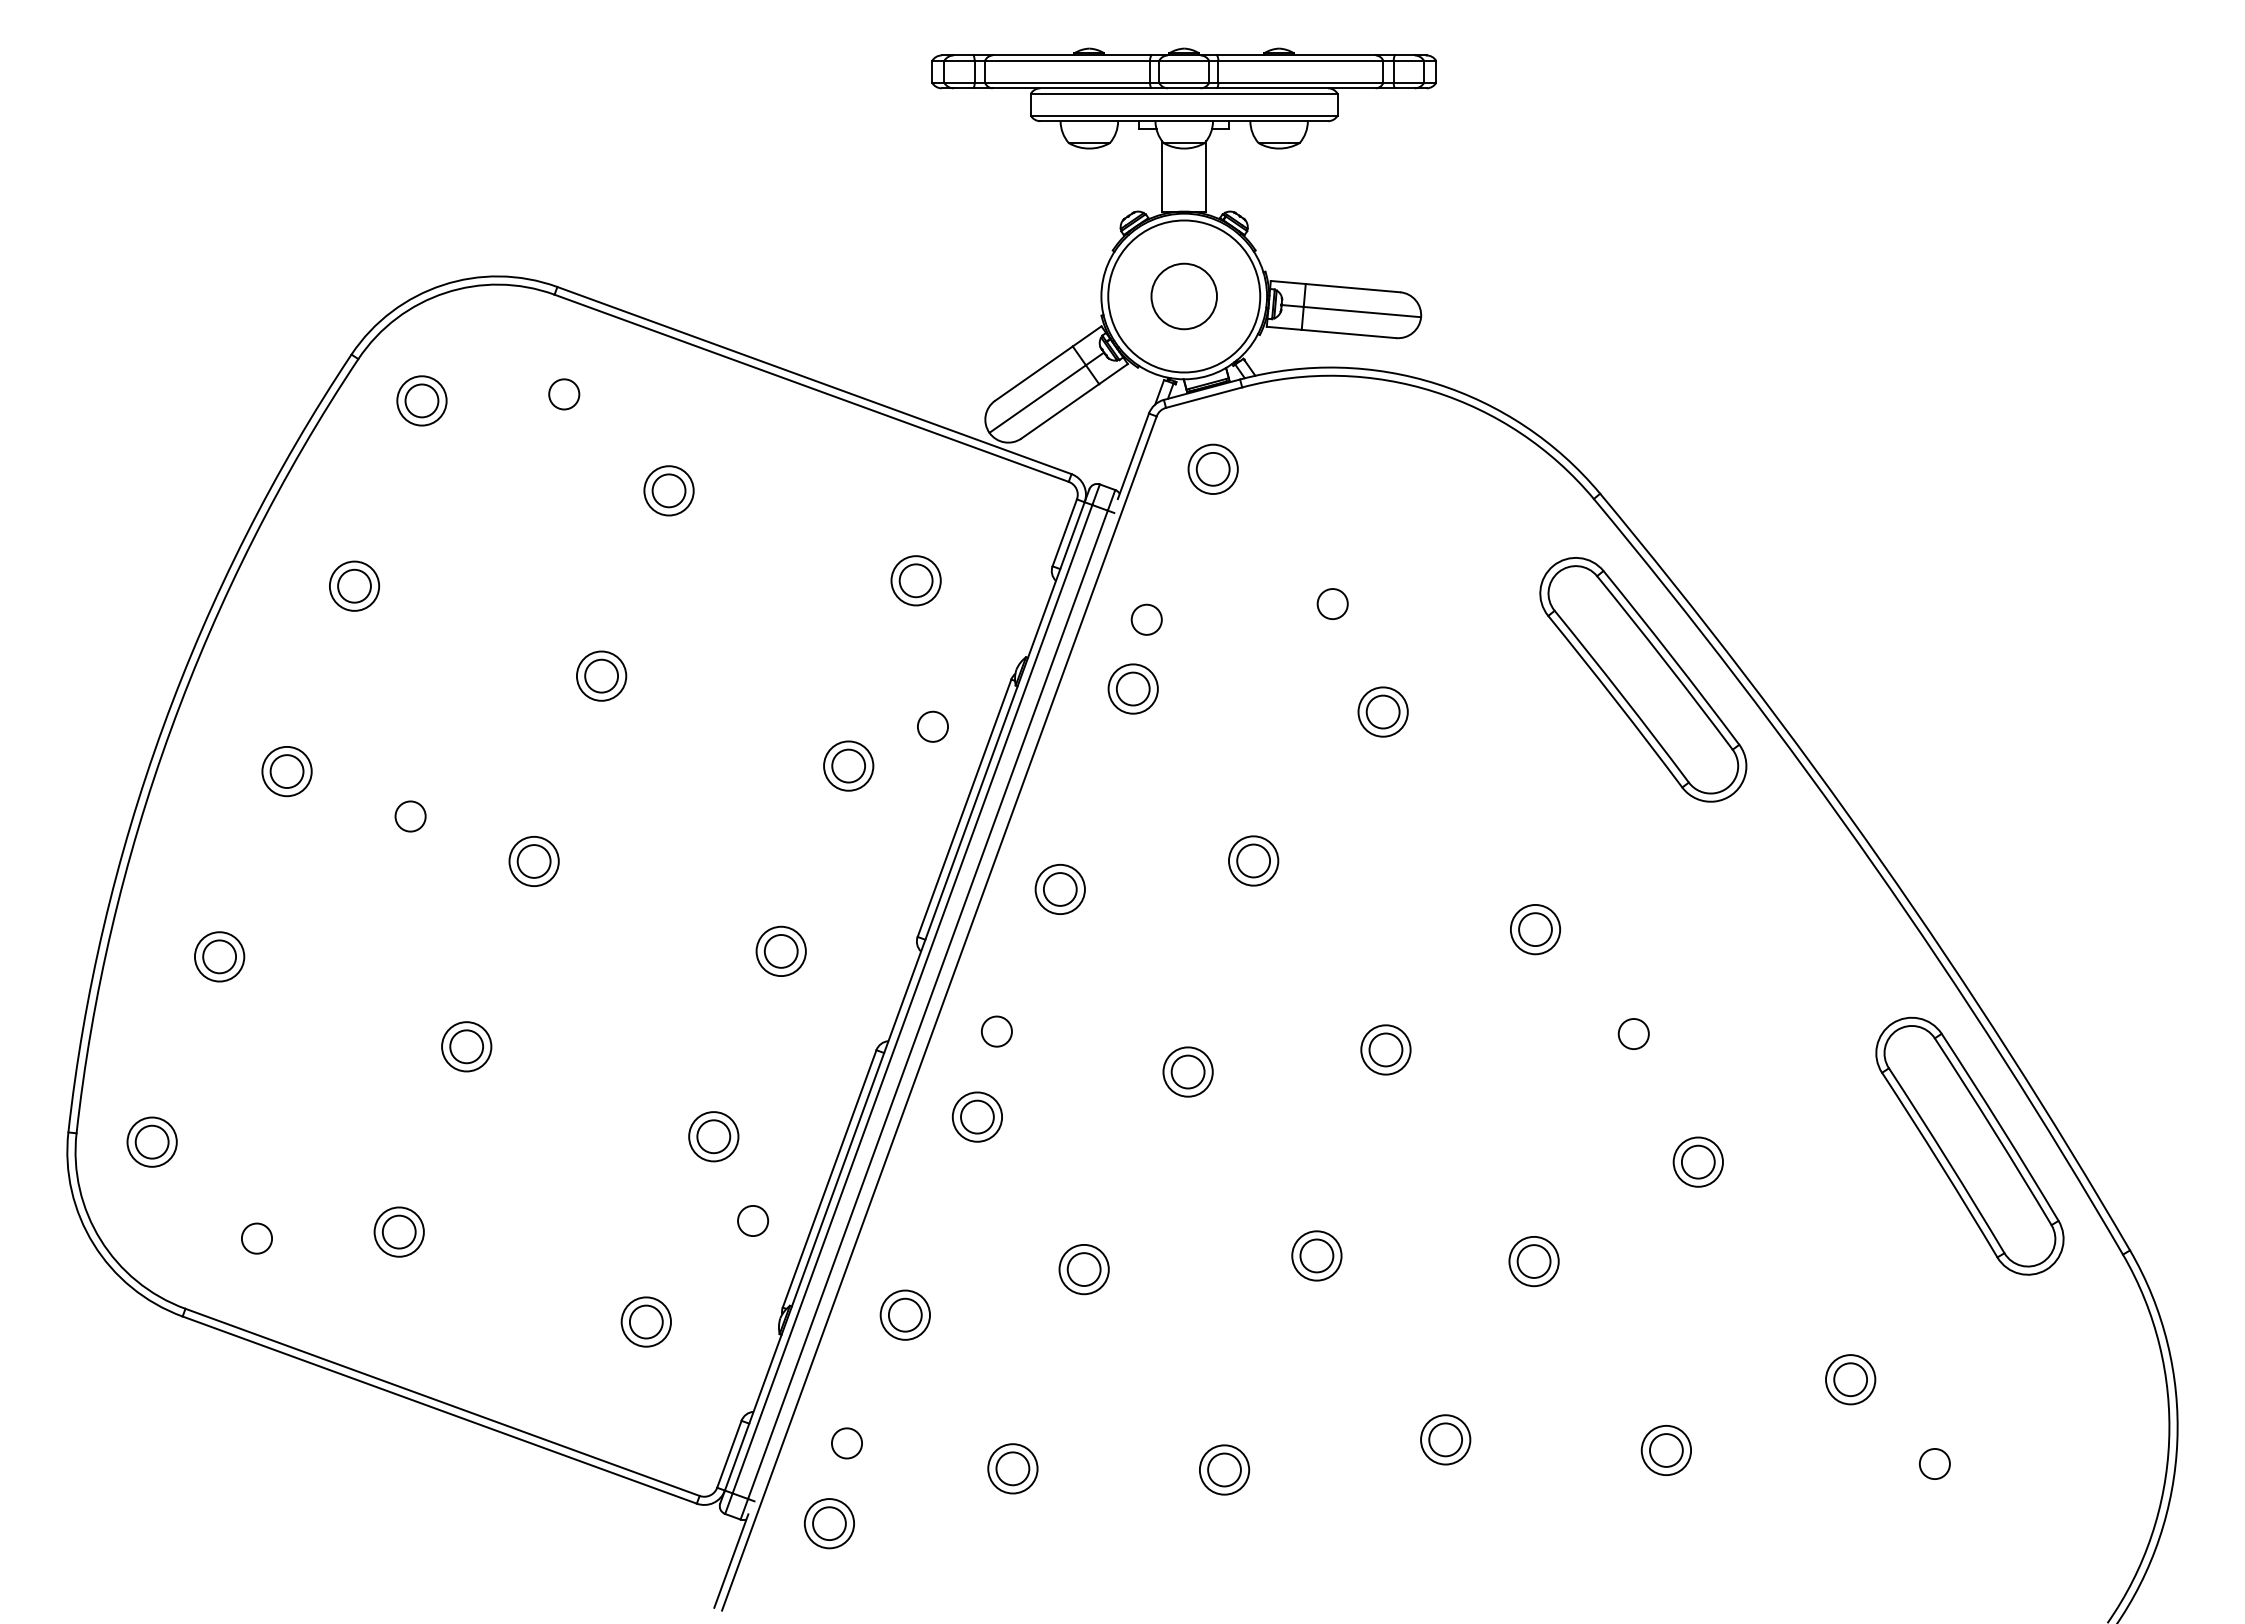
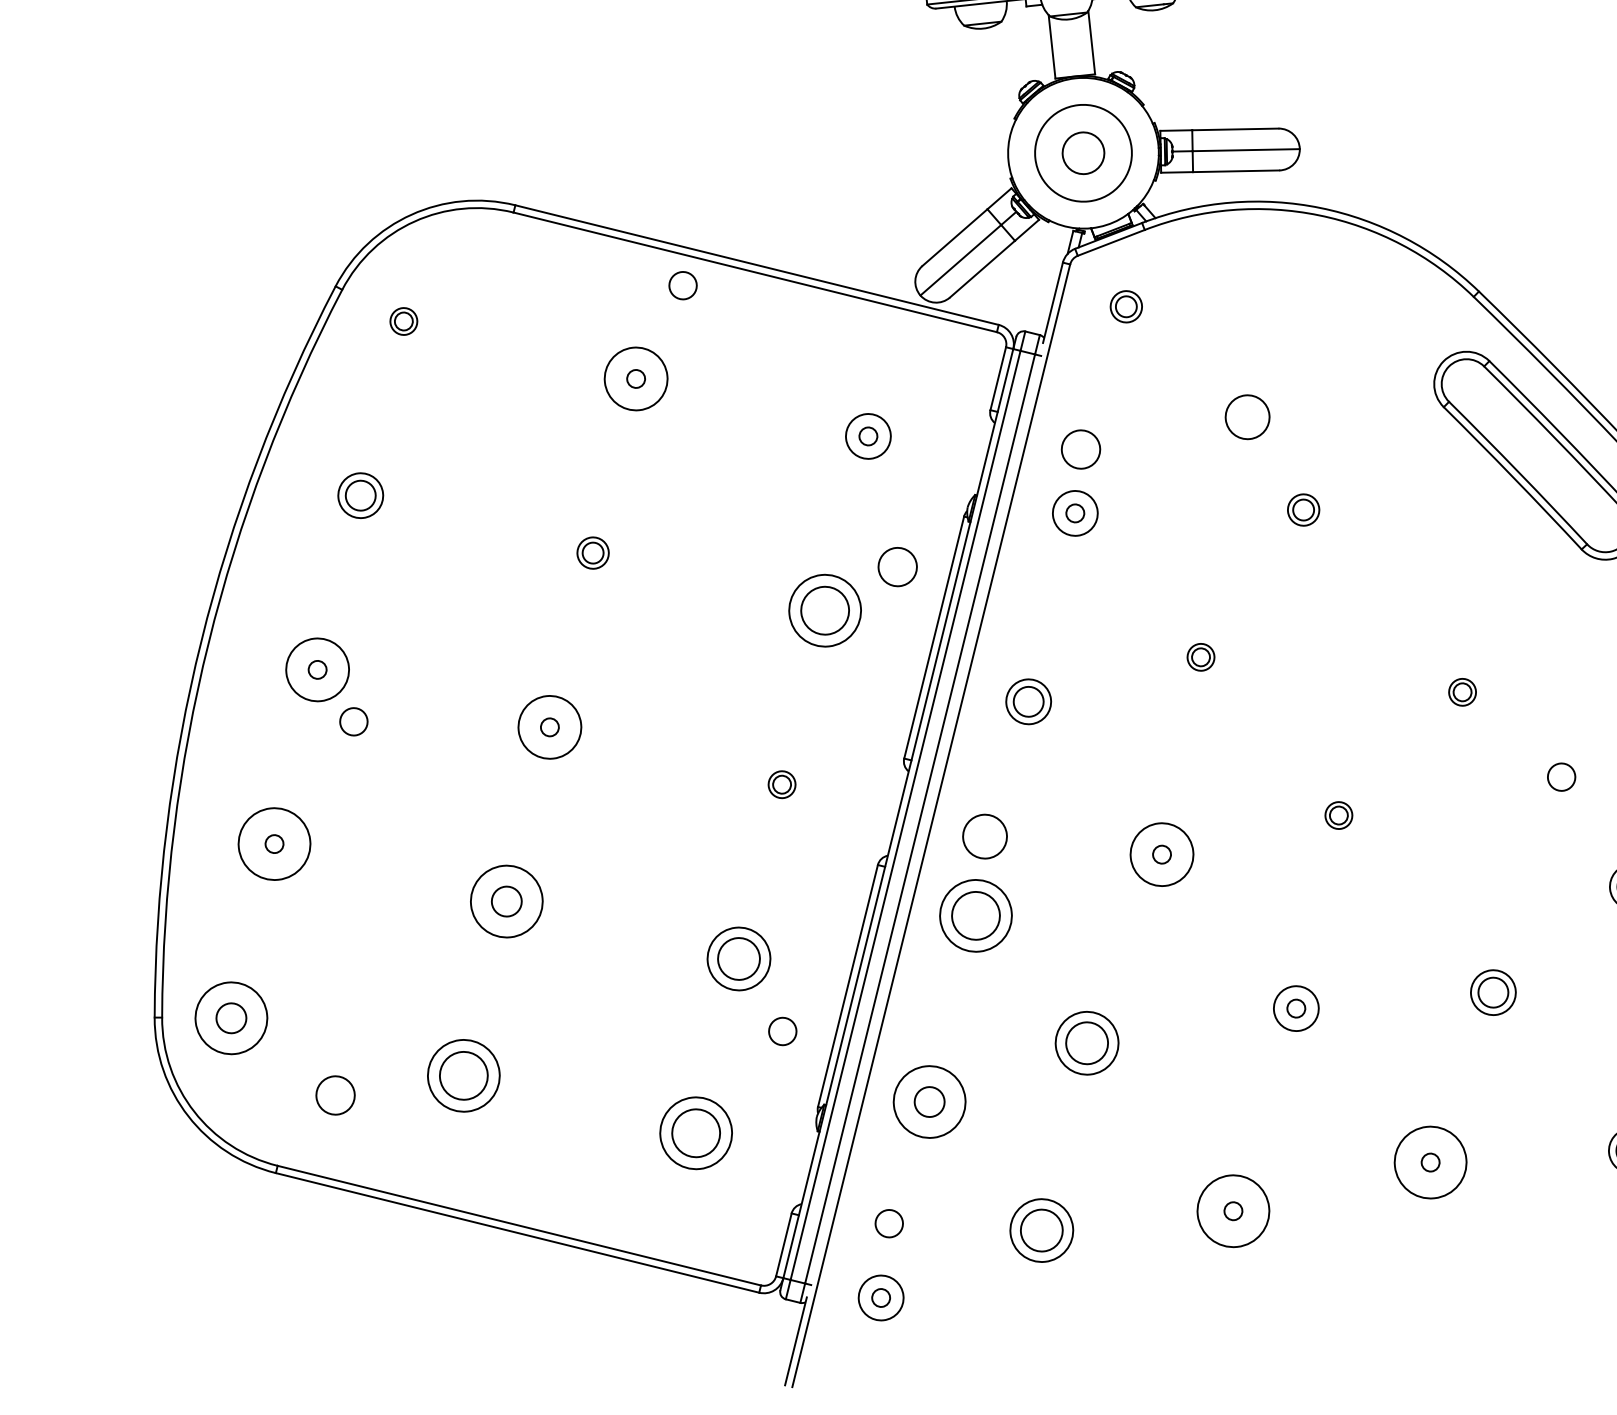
circle: (1183, 296) -> (1082, 153), size x0.7
circle: (1184, 296) -> (1083, 153), size x0.7
circle: (564, 394) -> (683, 285), moved
part: (421, 400) -> (403, 321), size x0.6
part: (1212, 468) -> (1125, 306), size x0.7
circle: (668, 490) -> (635, 378), size x0.6
circle: (668, 490) -> (635, 378), size x1.4
circle: (915, 580) -> (867, 436), size x0.6
circle: (1332, 604) -> (1247, 417), size x1.6
circle: (1146, 619) -> (1080, 449), size x1.4
part: (601, 675) -> (592, 552), size x0.7
circle: (1132, 688) -> (1074, 512), size x0.6
part: (1382, 711) -> (1303, 509), size x0.7
circle: (932, 726) -> (897, 566), size x1.4
part: (848, 765) -> (825, 610), size x1.6
circle: (286, 771) -> (317, 669), size x0.6
circle: (286, 771) -> (317, 669), size x1.4
circle: (410, 816) -> (353, 721), moved
part: (1253, 860) -> (1200, 656), size x0.6
circle: (533, 861) -> (549, 727), size x0.6
circle: (533, 861) -> (549, 727), size x1.4
part: (1535, 929) -> (1462, 692), size x0.6
part: (780, 950) -> (781, 784), size x0.6
circle: (219, 956) -> (274, 843), size x0.6
circle: (219, 956) -> (274, 843), size x1.6
circle: (996, 1031) -> (984, 836), size x1.6
circle: (466, 1046) -> (506, 901), size x1.6
part: (1385, 1049) -> (1338, 815), size x0.6
circle: (1187, 1071) -> (1161, 854), size x0.6
circle: (1187, 1071) -> (1161, 854), size x1.4
part: (976, 1116) -> (974, 915), size x1.6
part: (713, 1136) -> (738, 958), size x1.4
circle: (151, 1141) -> (230, 1017), size x1.6
part: (398, 1231) -> (462, 1075), size x1.6
circle: (256, 1238) -> (335, 1095), size x1.4
circle: (1316, 1255) -> (1295, 1008), size x0.6
part: (1083, 1269) -> (1086, 1043), size x1.4
circle: (905, 1314) -> (929, 1101), size x1.6
part: (645, 1321) -> (695, 1132), size x1.6
circle: (1445, 1439) -> (1430, 1162), size x0.6
circle: (1445, 1439) -> (1430, 1162), size x1.6
part: (1012, 1468) -> (1041, 1230), size x1.4
circle: (1224, 1469) -> (1233, 1210), size x0.6
circle: (1224, 1469) -> (1233, 1210), size x1.6
circle: (829, 1523) -> (881, 1297), size x0.6

